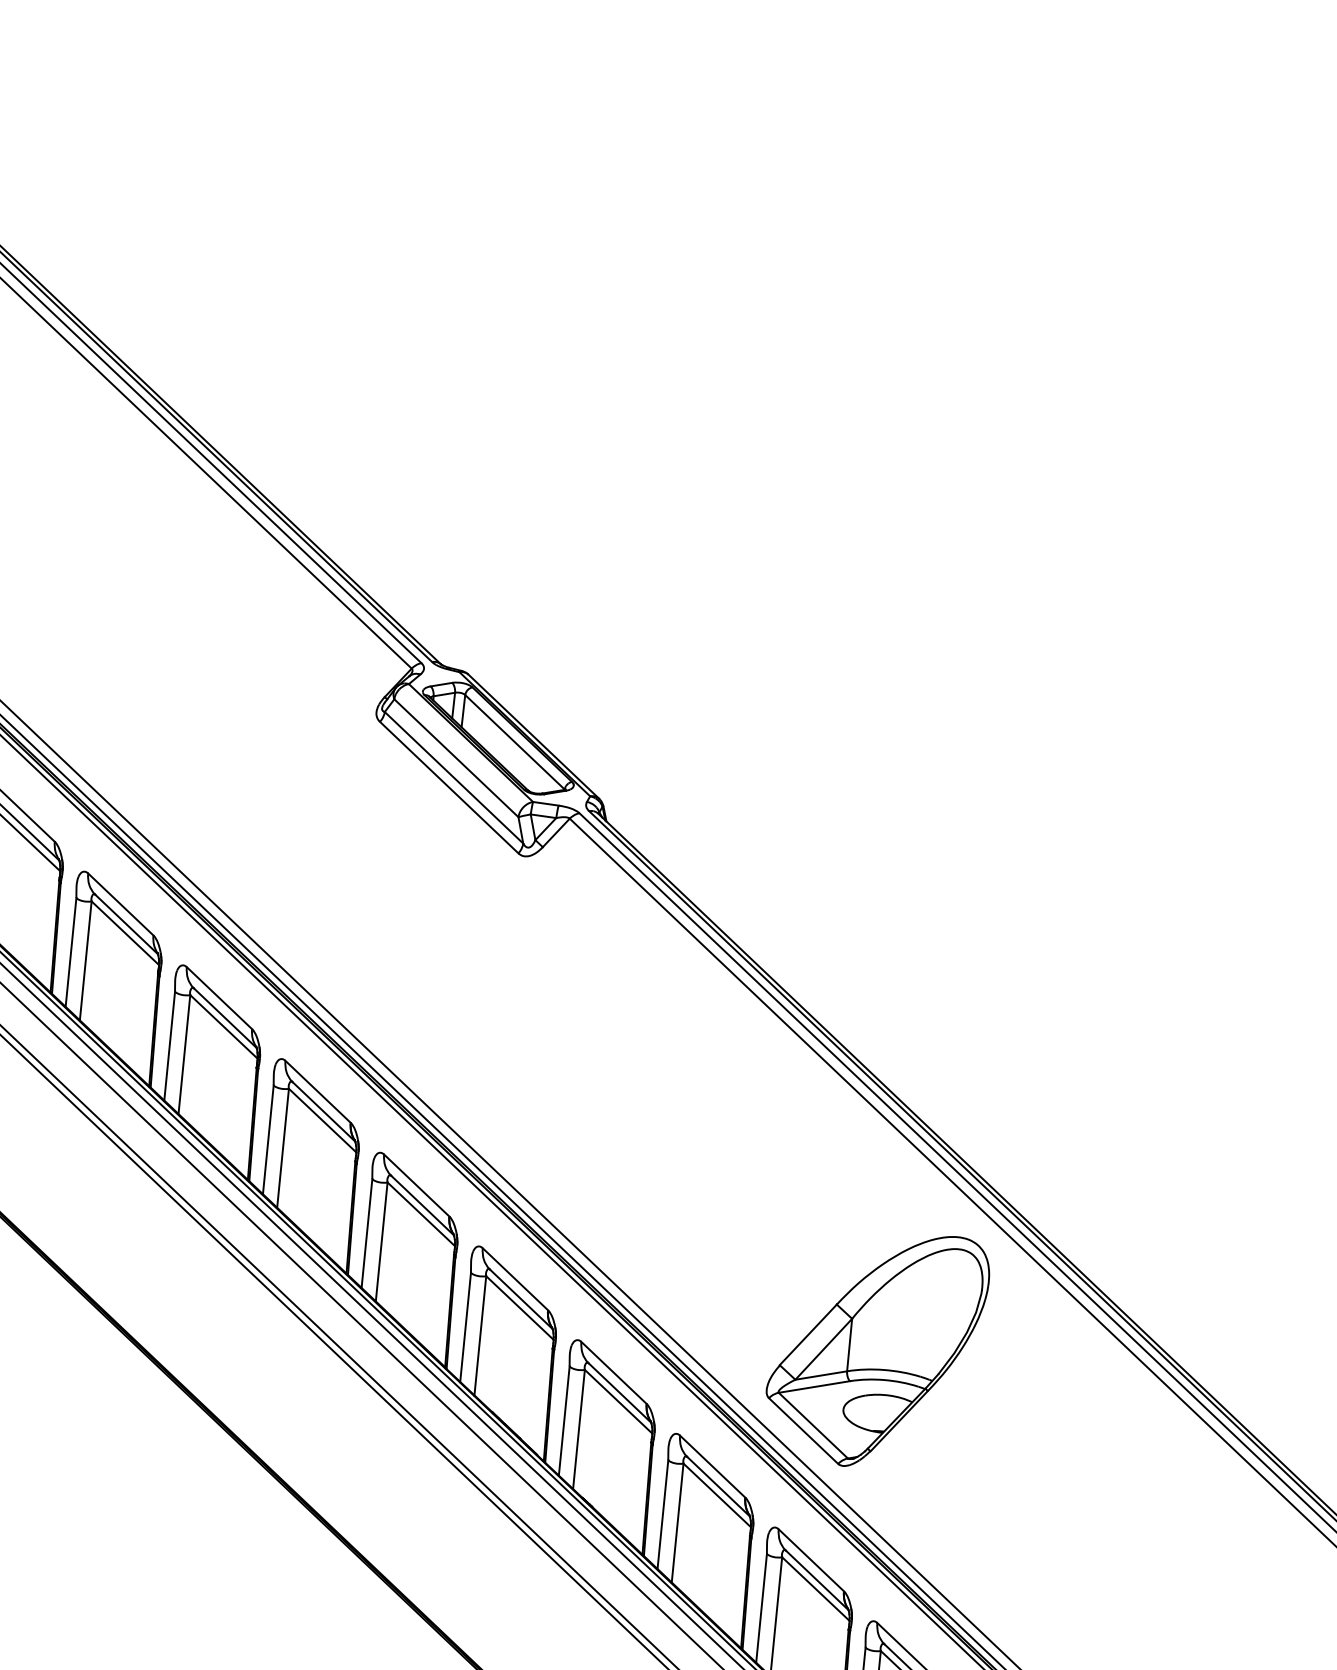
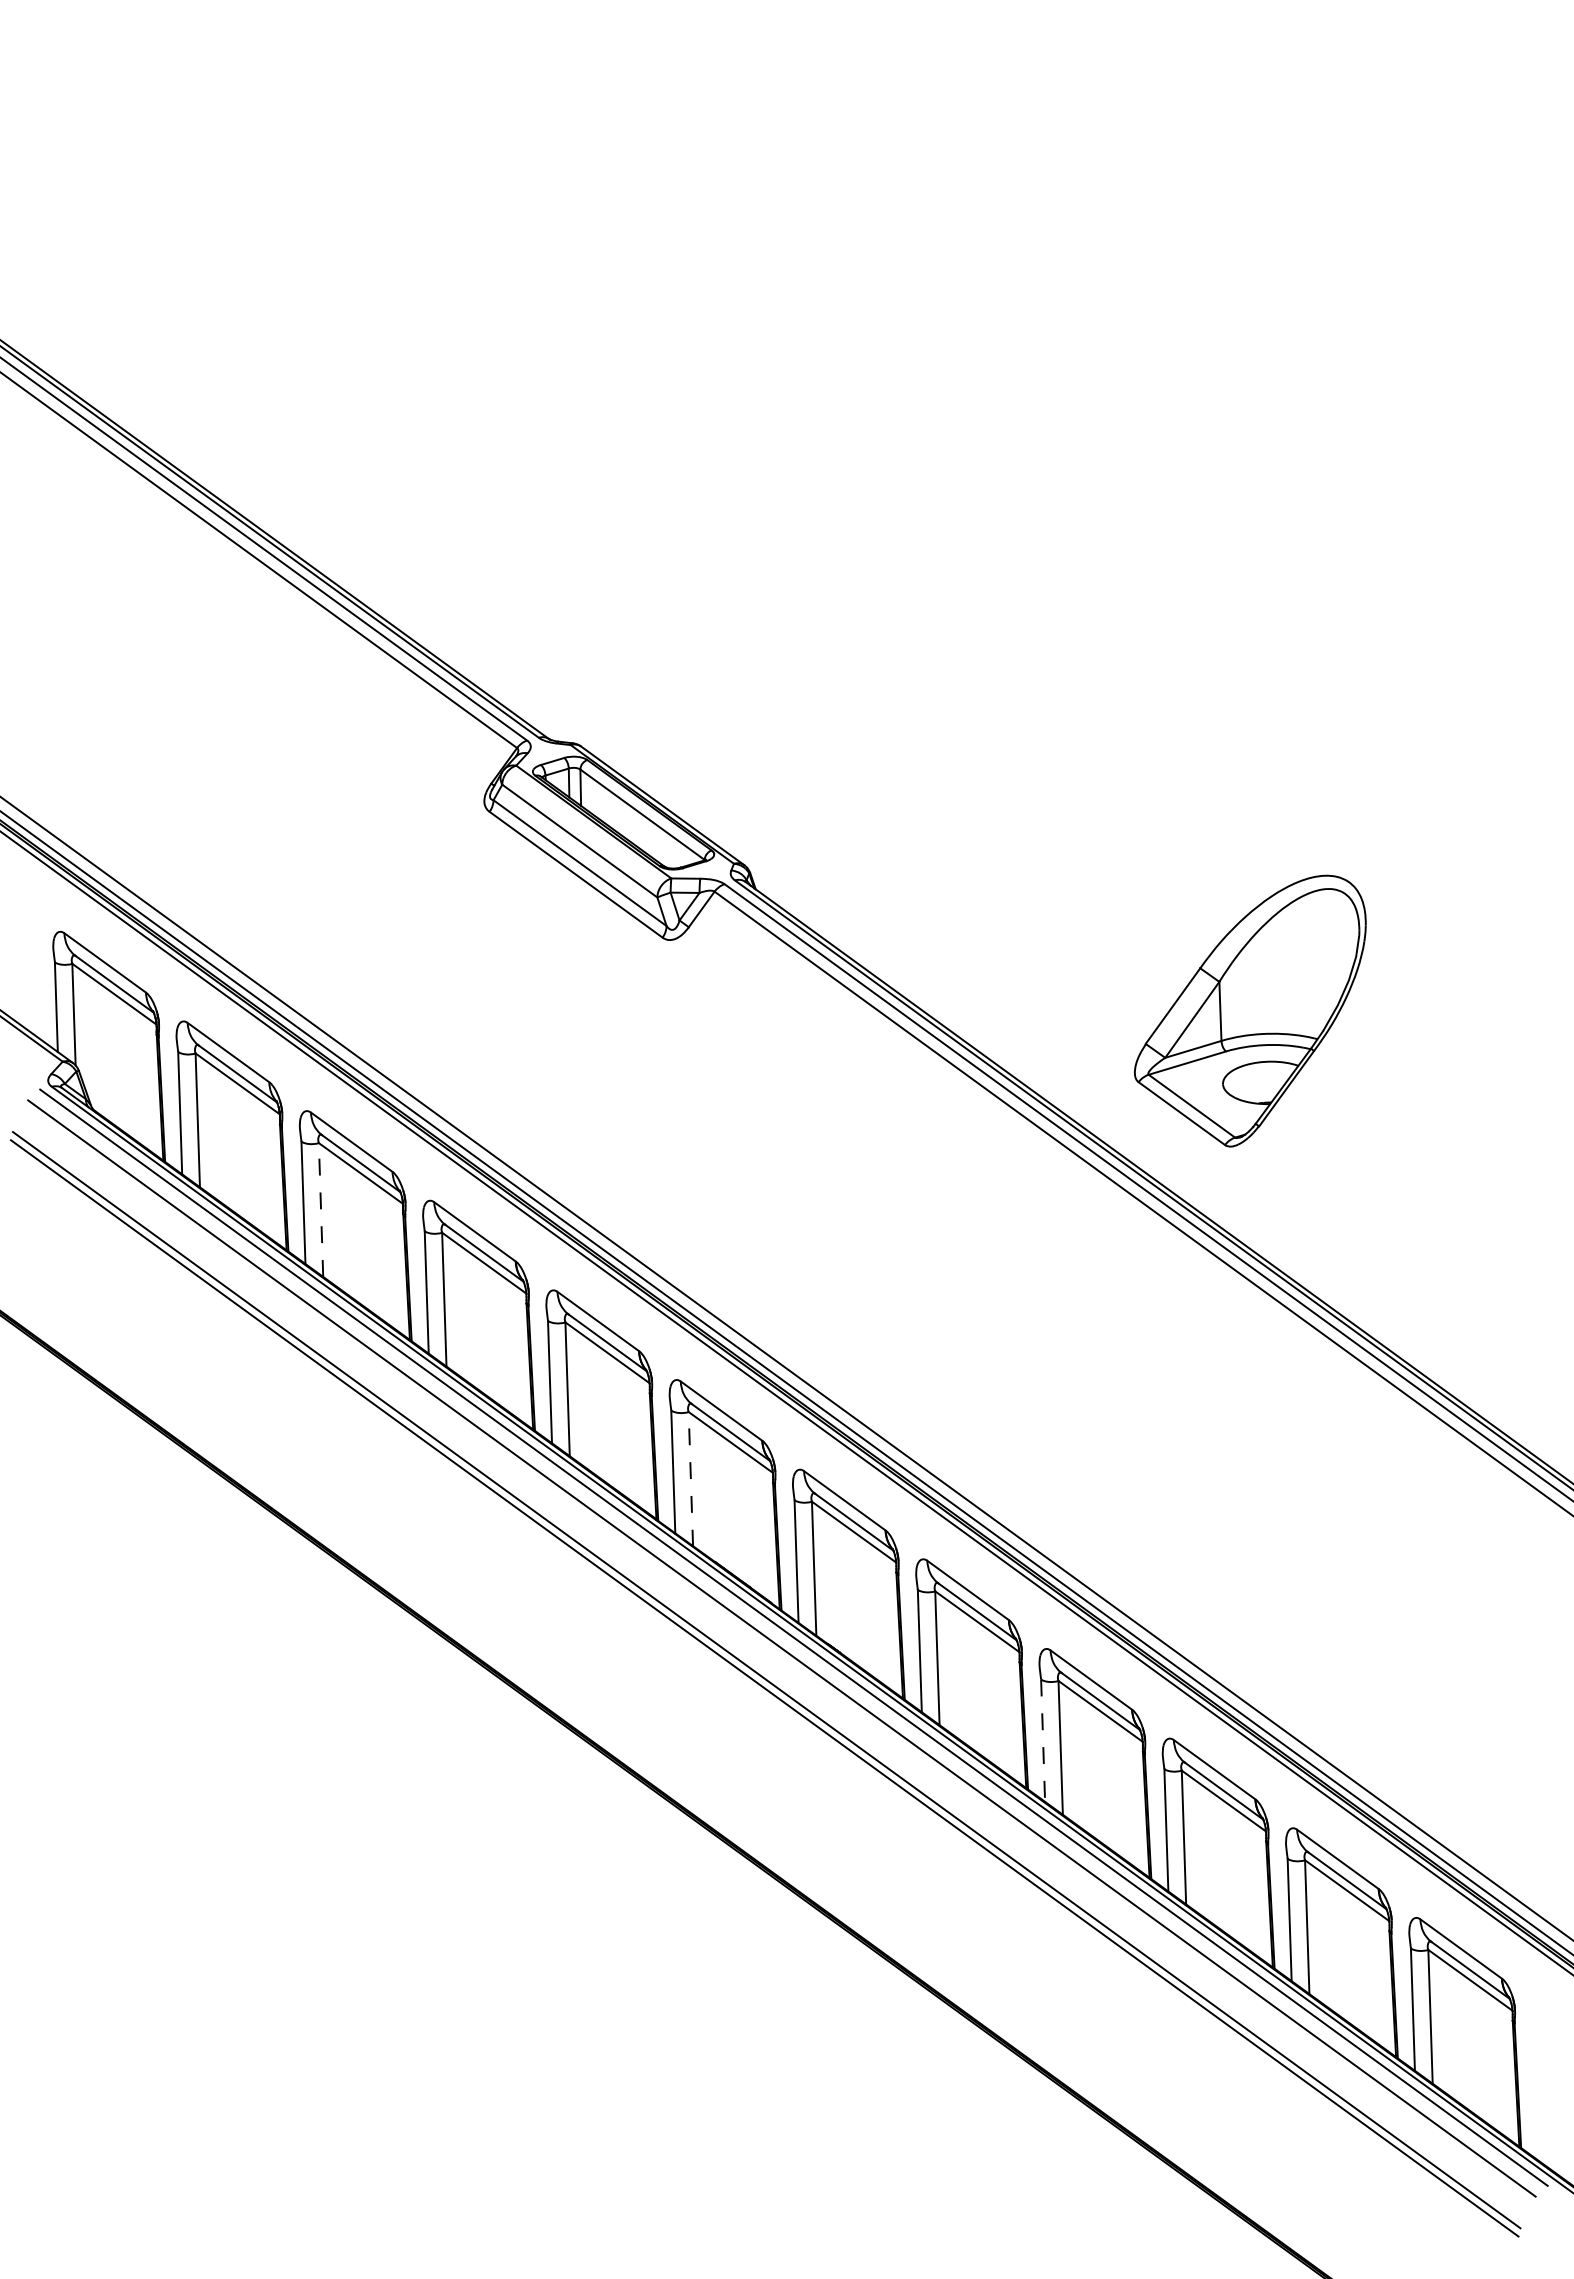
line: (184, 1055) -> (321, 1210), solid -> dashed
line: (480, 1335) -> (690, 1478), solid -> dashed
part: (876, 1347) -> (1250, 1010), moved
line: (761, 1609) -> (1043, 1741), solid -> dashed

